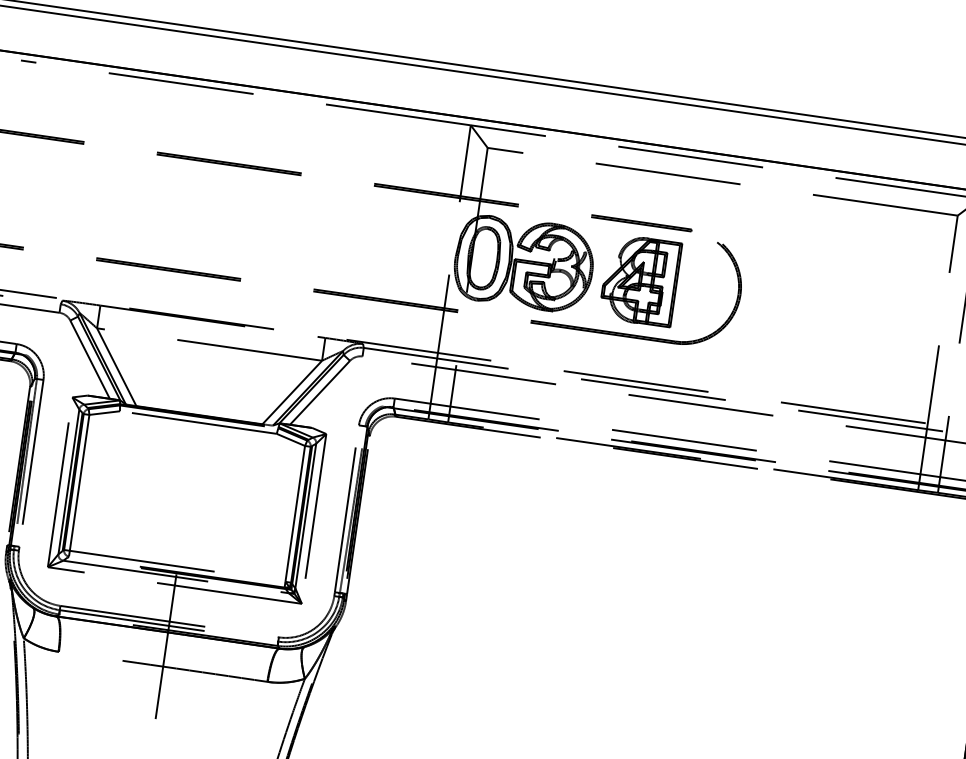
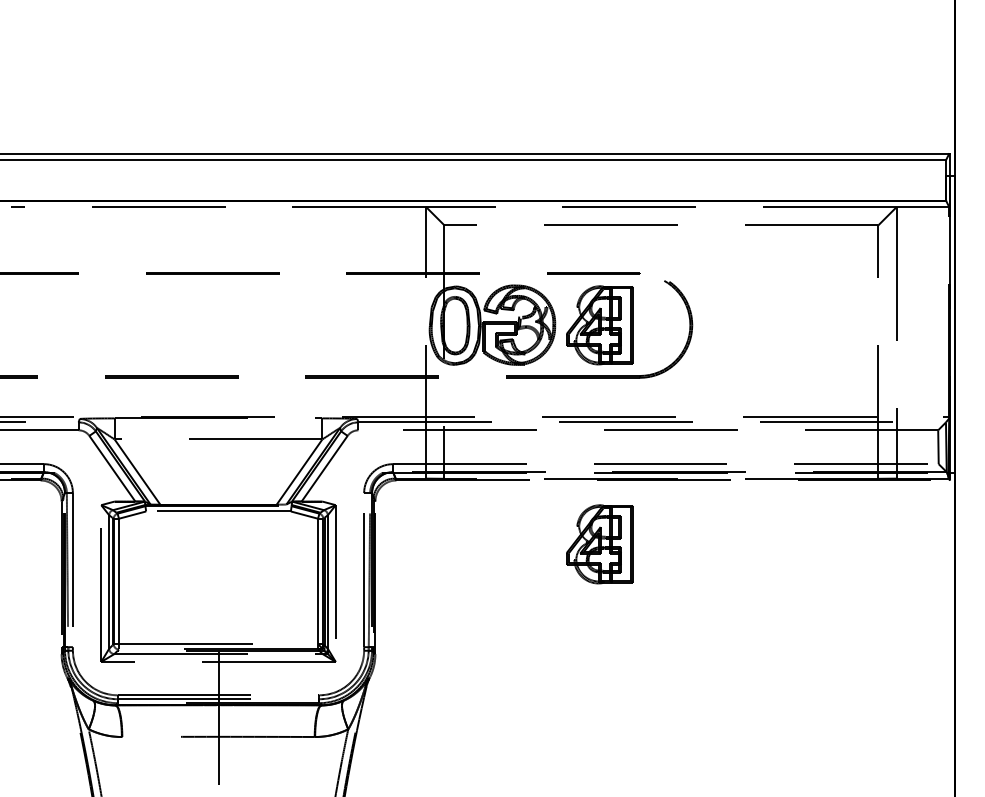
part: (605, 517) -> (599, 544), added

